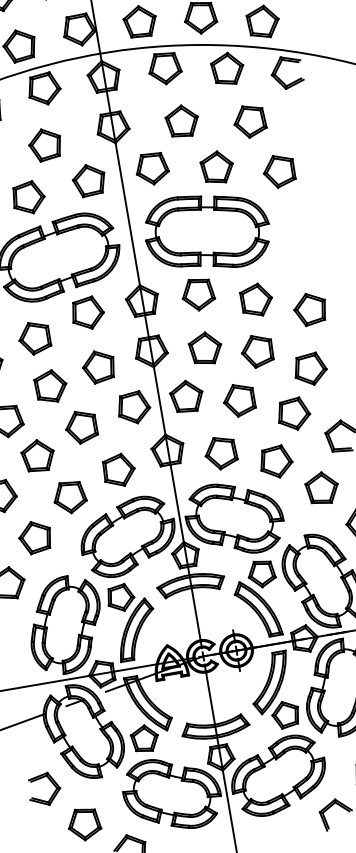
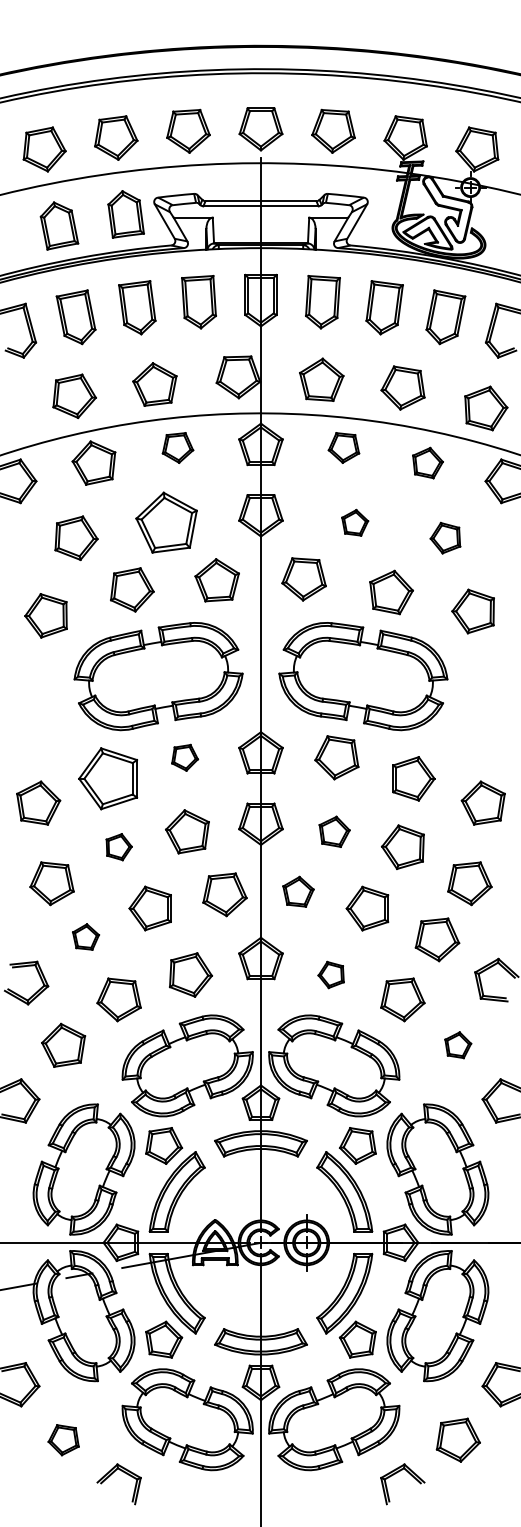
part: (164, 68) -> (343, 447), size x0.7
part: (227, 68) -> (427, 462), size x0.7
part: (43, 88) -> (177, 447), size x0.7
part: (249, 120) -> (445, 537), size x0.7
part: (181, 121) -> (354, 522), size x0.6
part: (45, 144) -> (166, 522), size x1.4
part: (87, 313) -> (184, 757), size x0.6
part: (34, 338) -> (107, 778), size x1.4
part: (205, 348) -> (334, 831), size x0.7
part: (51, 385) -> (119, 846), size x0.6
part: (186, 396) -> (298, 891), size x0.7
part: (221, 452) -> (331, 974), size x0.6
part: (37, 455) -> (85, 936), size x0.6
part: (321, 487) -> (457, 1044), size x0.6
part: (84, 823) -> (63, 1439), size x0.7

